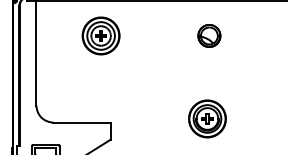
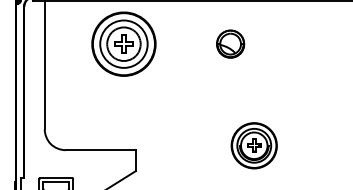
part: (100, 35) -> (123, 43), size x1.4
part: (209, 35) -> (230, 43), moved

